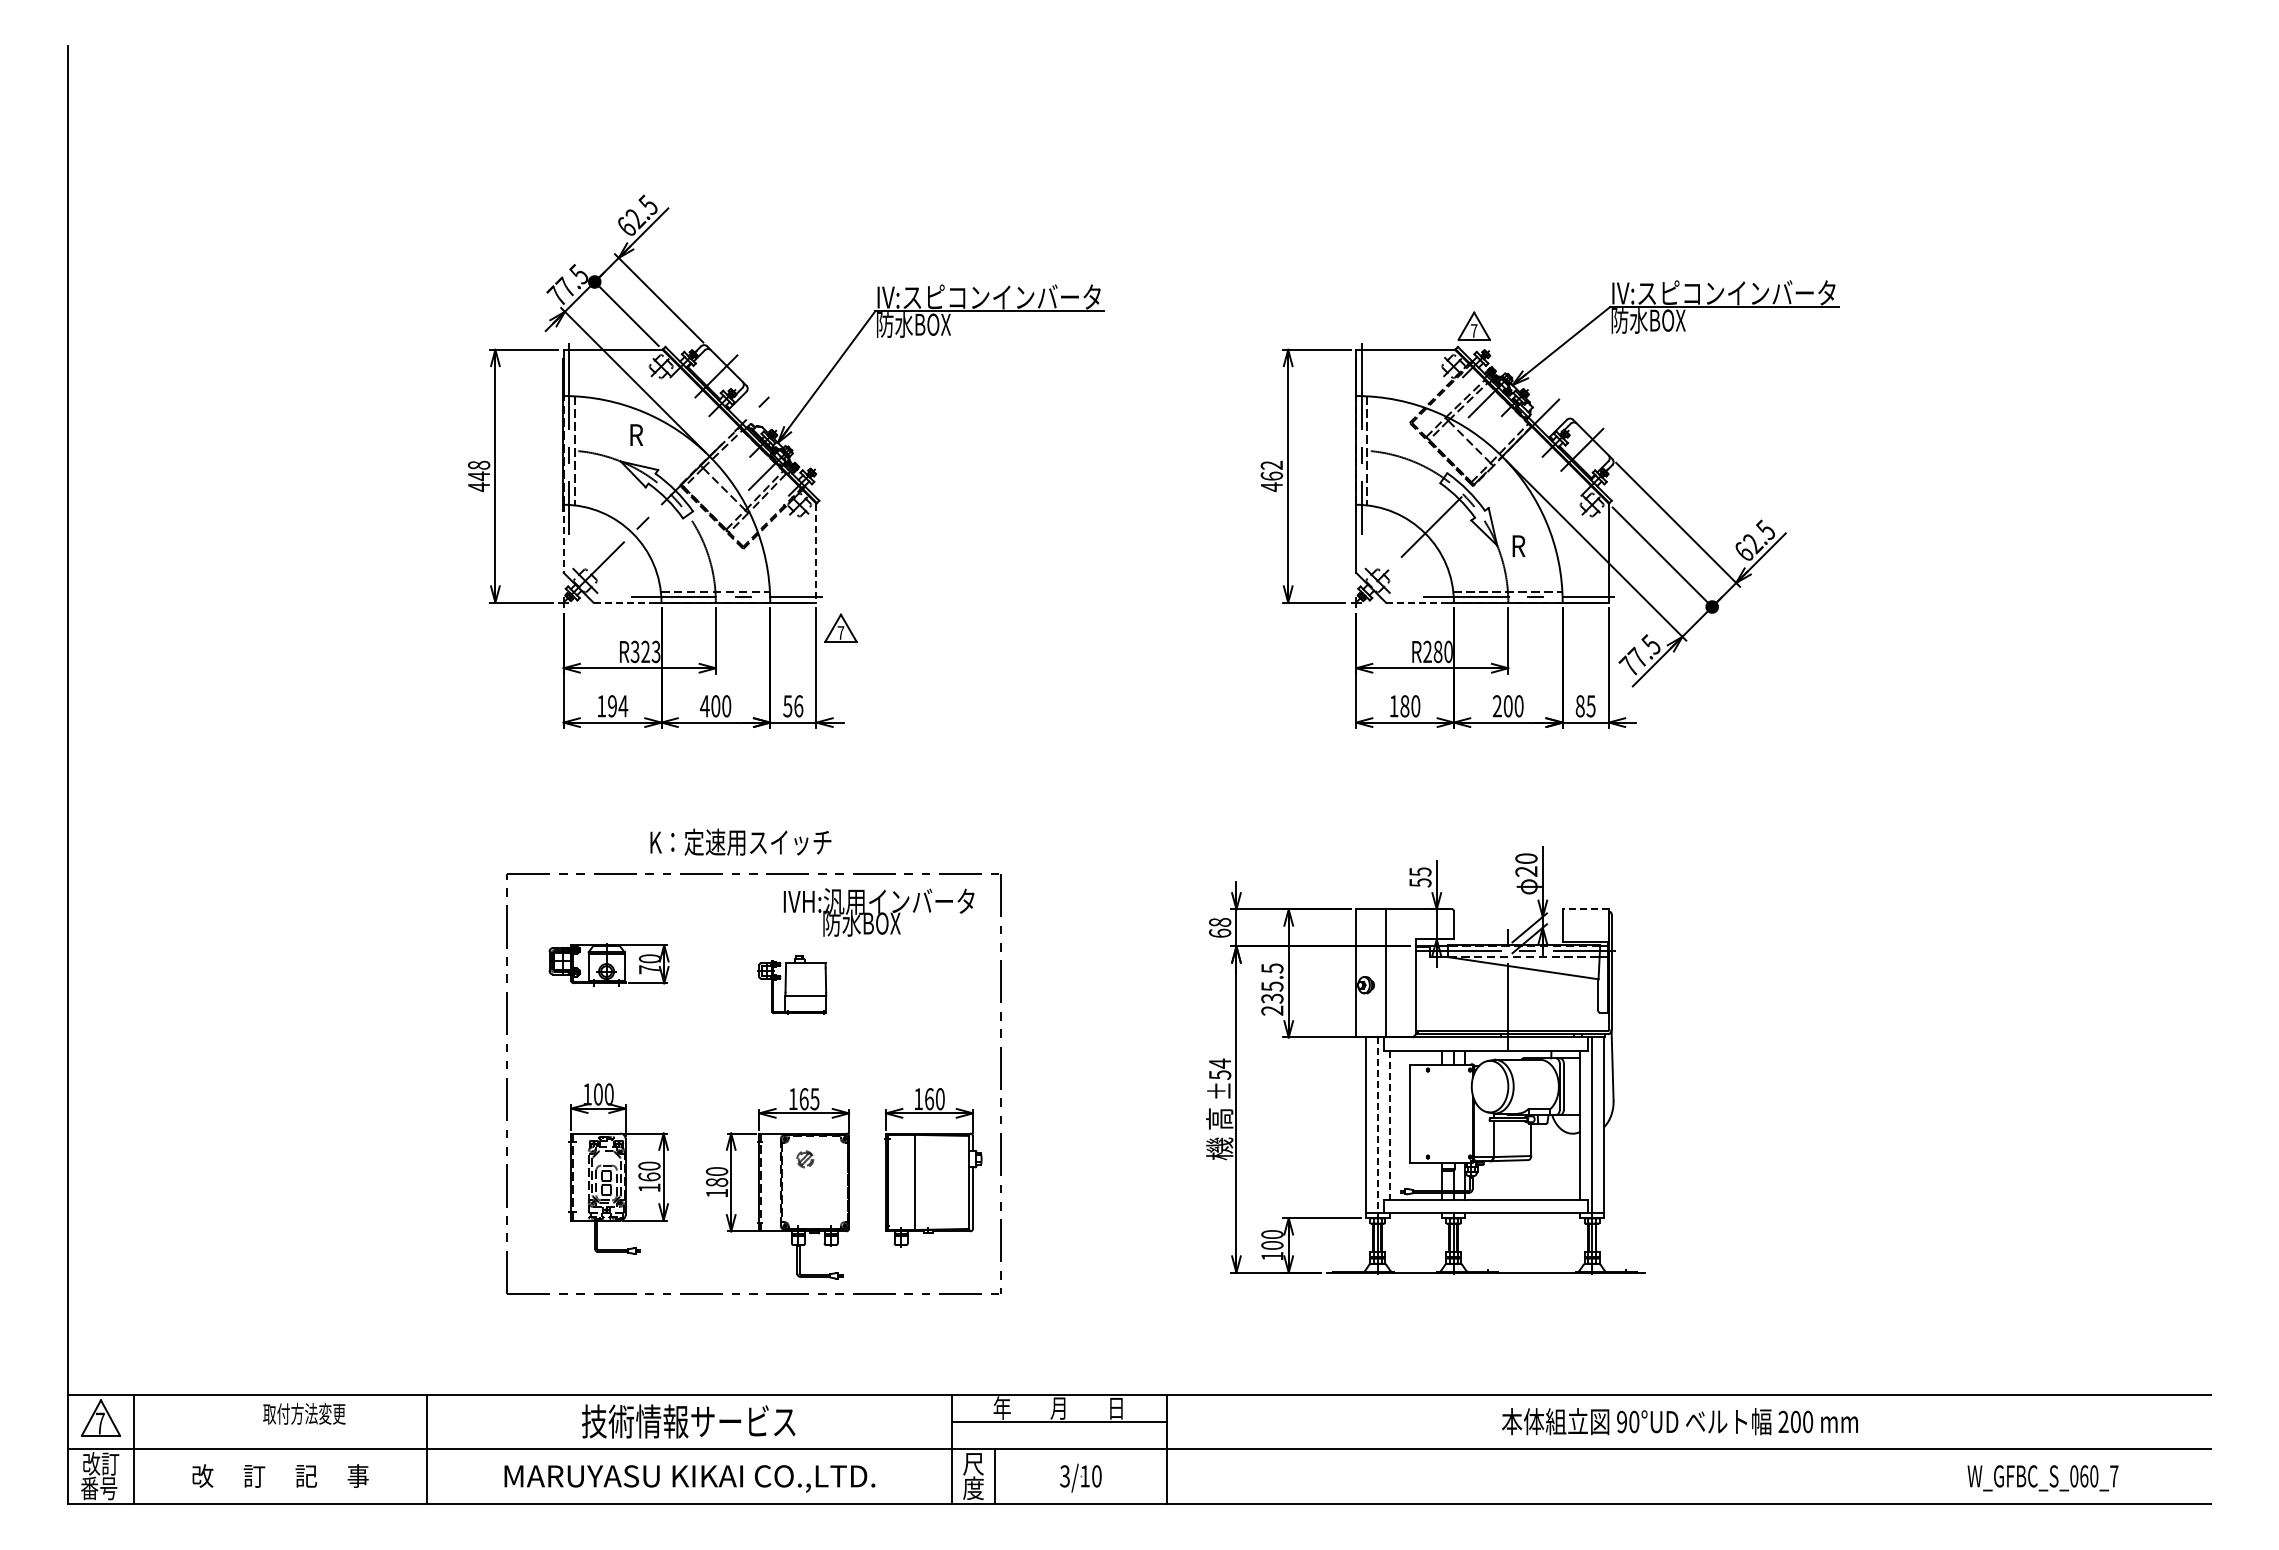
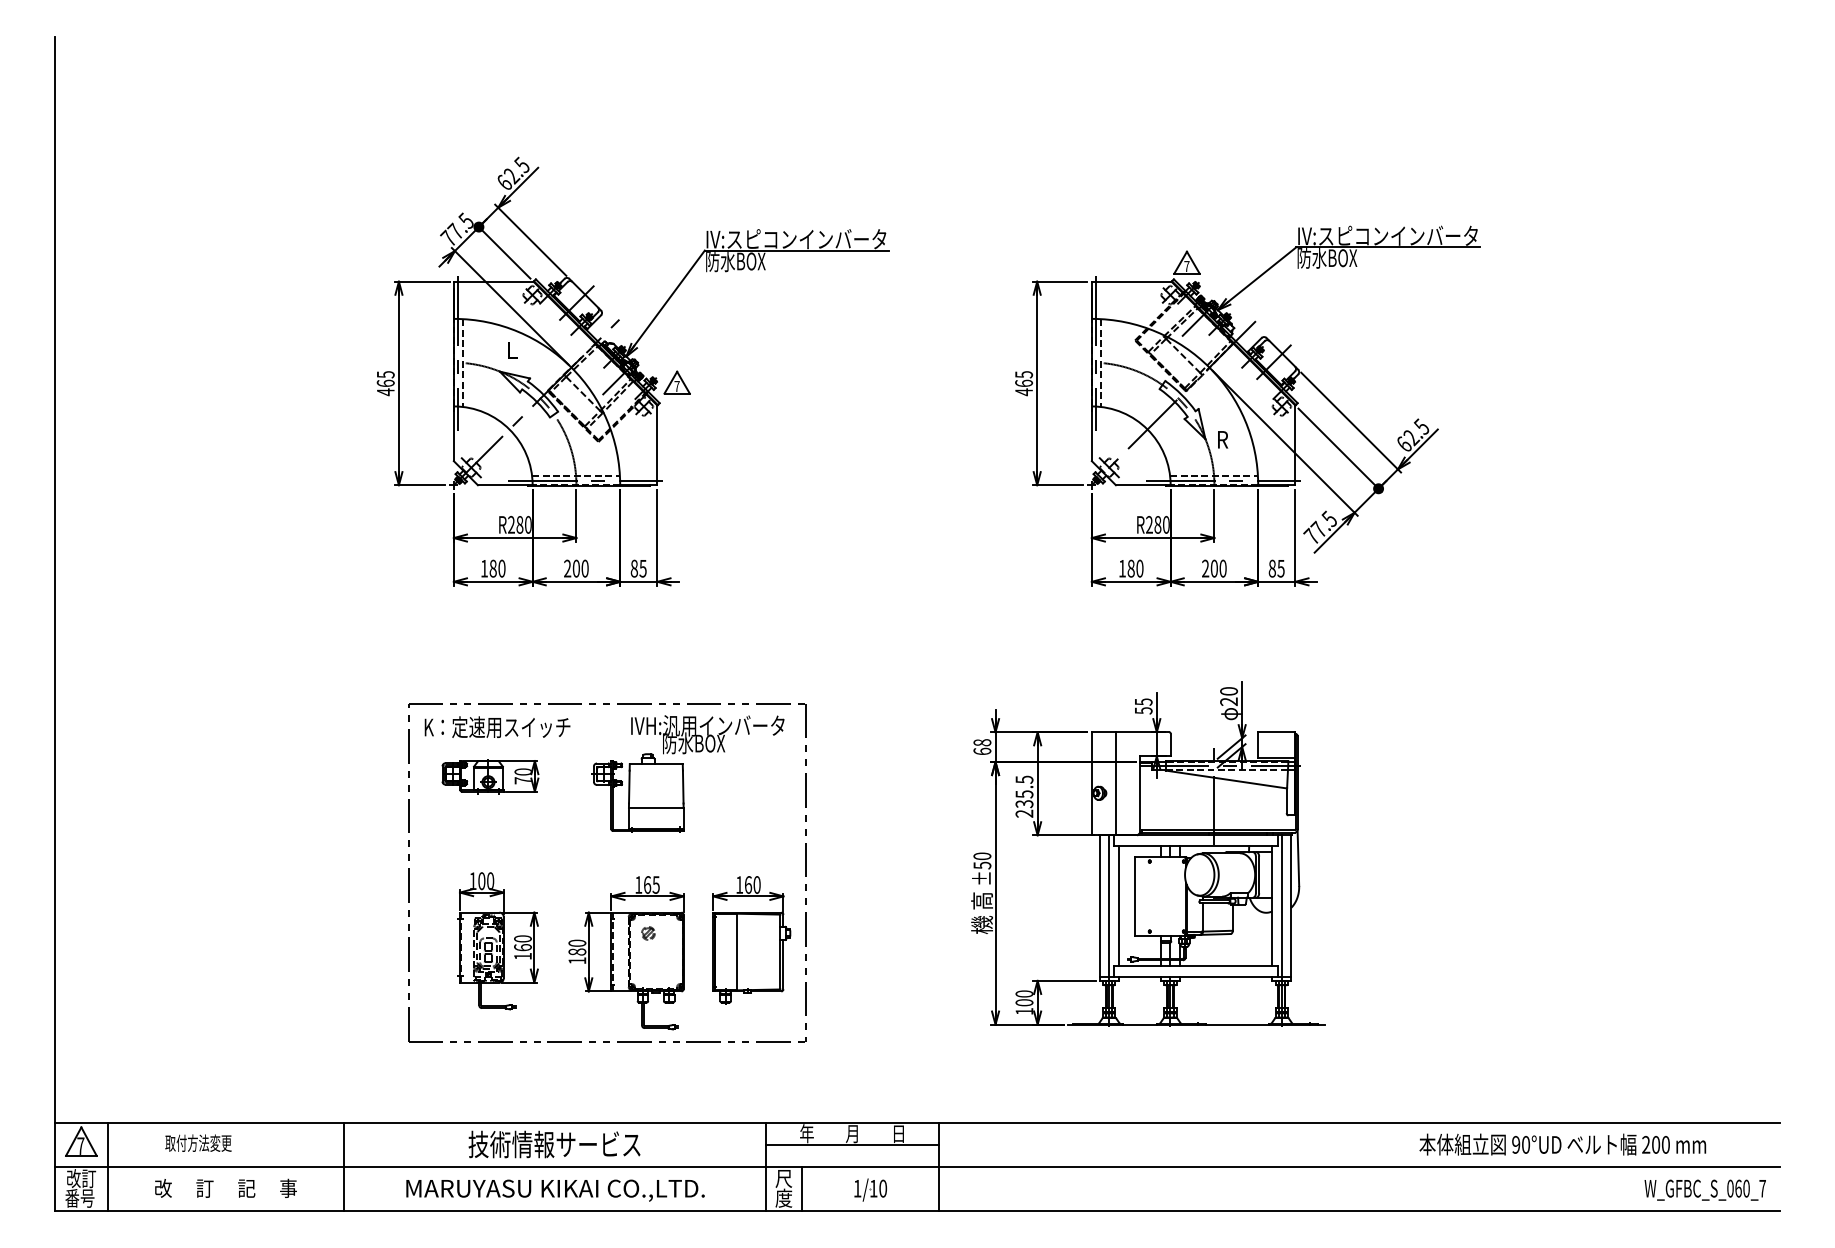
text: (636, 434) -> (512, 349), R -> L
text: (1271, 464) -> (1023, 374), 462 -> 465
text: (478, 470) -> (385, 378), 448 -> 465
line: (563, 538) -> (453, 433), dashed -> solid
line: (816, 553) -> (657, 445), dashed -> solid
line: (627, 602) -> (505, 485), dashed -> solid
line: (1419, 602) -> (1142, 485), dashed -> solid
part: (840, 627) -> (676, 382), moved
text: (645, 651) -> (519, 524), R323 -> R280
text: (618, 706) -> (498, 568), 194 -> 180
text: (704, 706) -> (567, 568), 400 -> 200
text: (793, 706) -> (638, 568), 56 -> 85
text: (740, 841) -> (497, 726), moved
line: (1585, 909) -> (1276, 732), dashed -> solid
part: (791, 984) -> (637, 792), size x1.67
text: (1220, 1063) -> (982, 856), ±54 -> ±50
line: (1389, 1125) -> (1118, 906), dashed -> solid
line: (1377, 1128) -> (1109, 908), dashed -> solid
text: (304, 1413) -> (198, 1142), moved
text: (1679, 1421) -> (1562, 1144), moved
text: (1064, 1476) -> (857, 1188), 3/10 -> 1/10
text: (2042, 1478) -> (1704, 1190), moved

